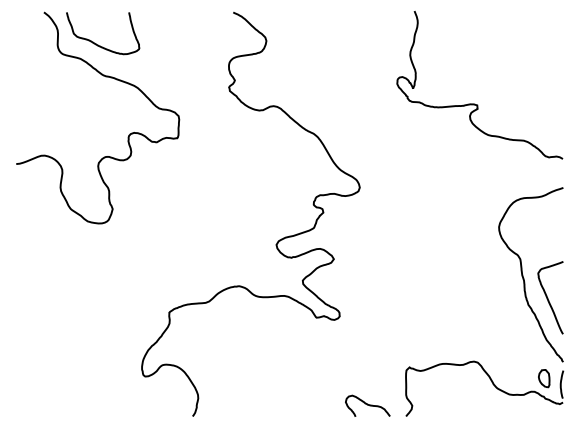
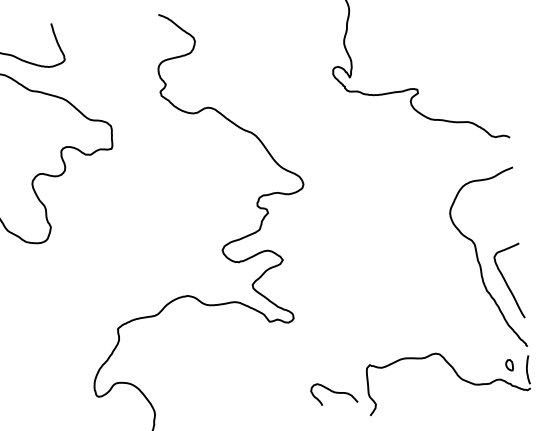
part: (544, 378) -> (509, 365), size x0.6
curve: (367, 405) -> (333, 393), moved

